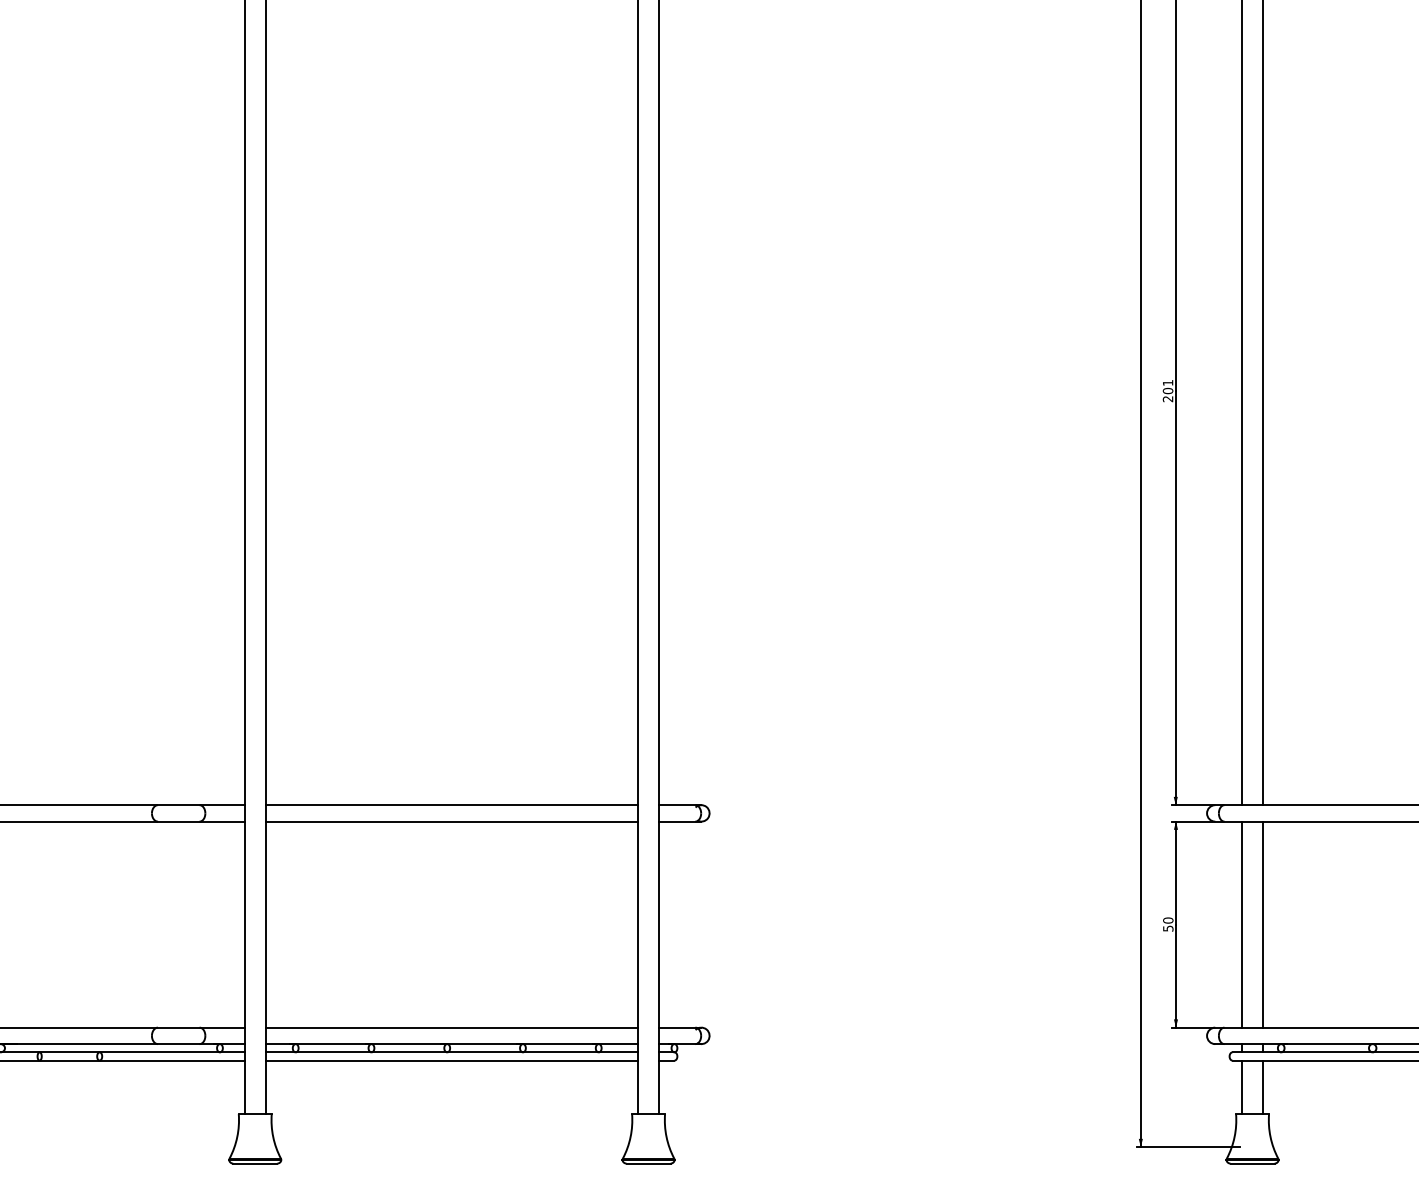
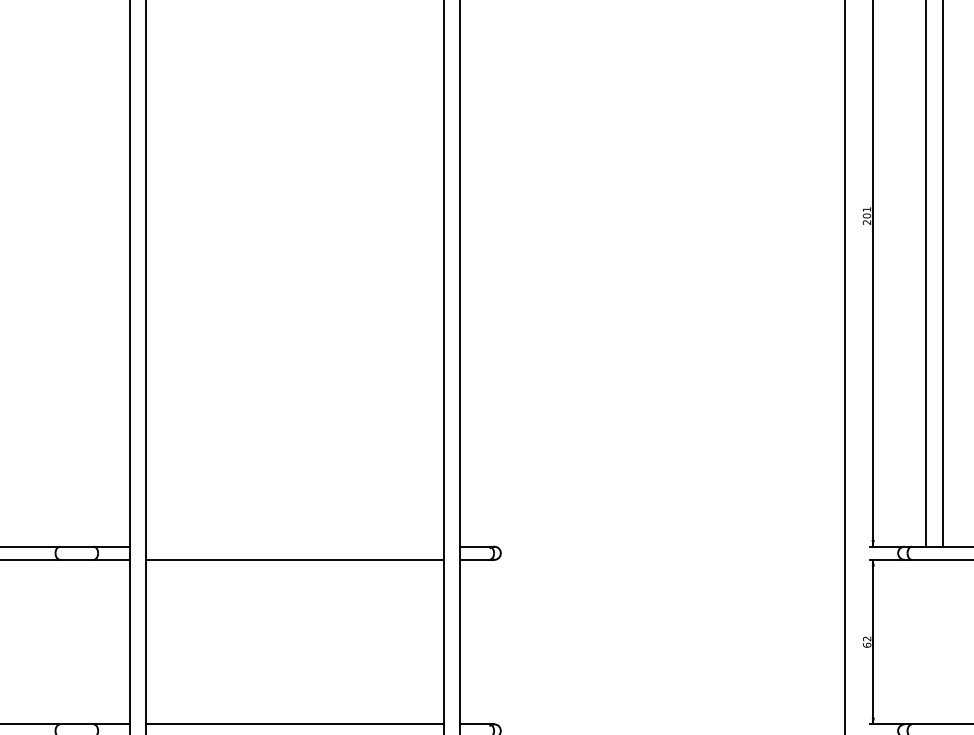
line: (451, 805) -> (294, 546), removed
text: (1168, 924) -> (867, 642), 50 -> 62
line: (1242, 924) -> (926, 642), removed
line: (1262, 924) -> (942, 642), removed

